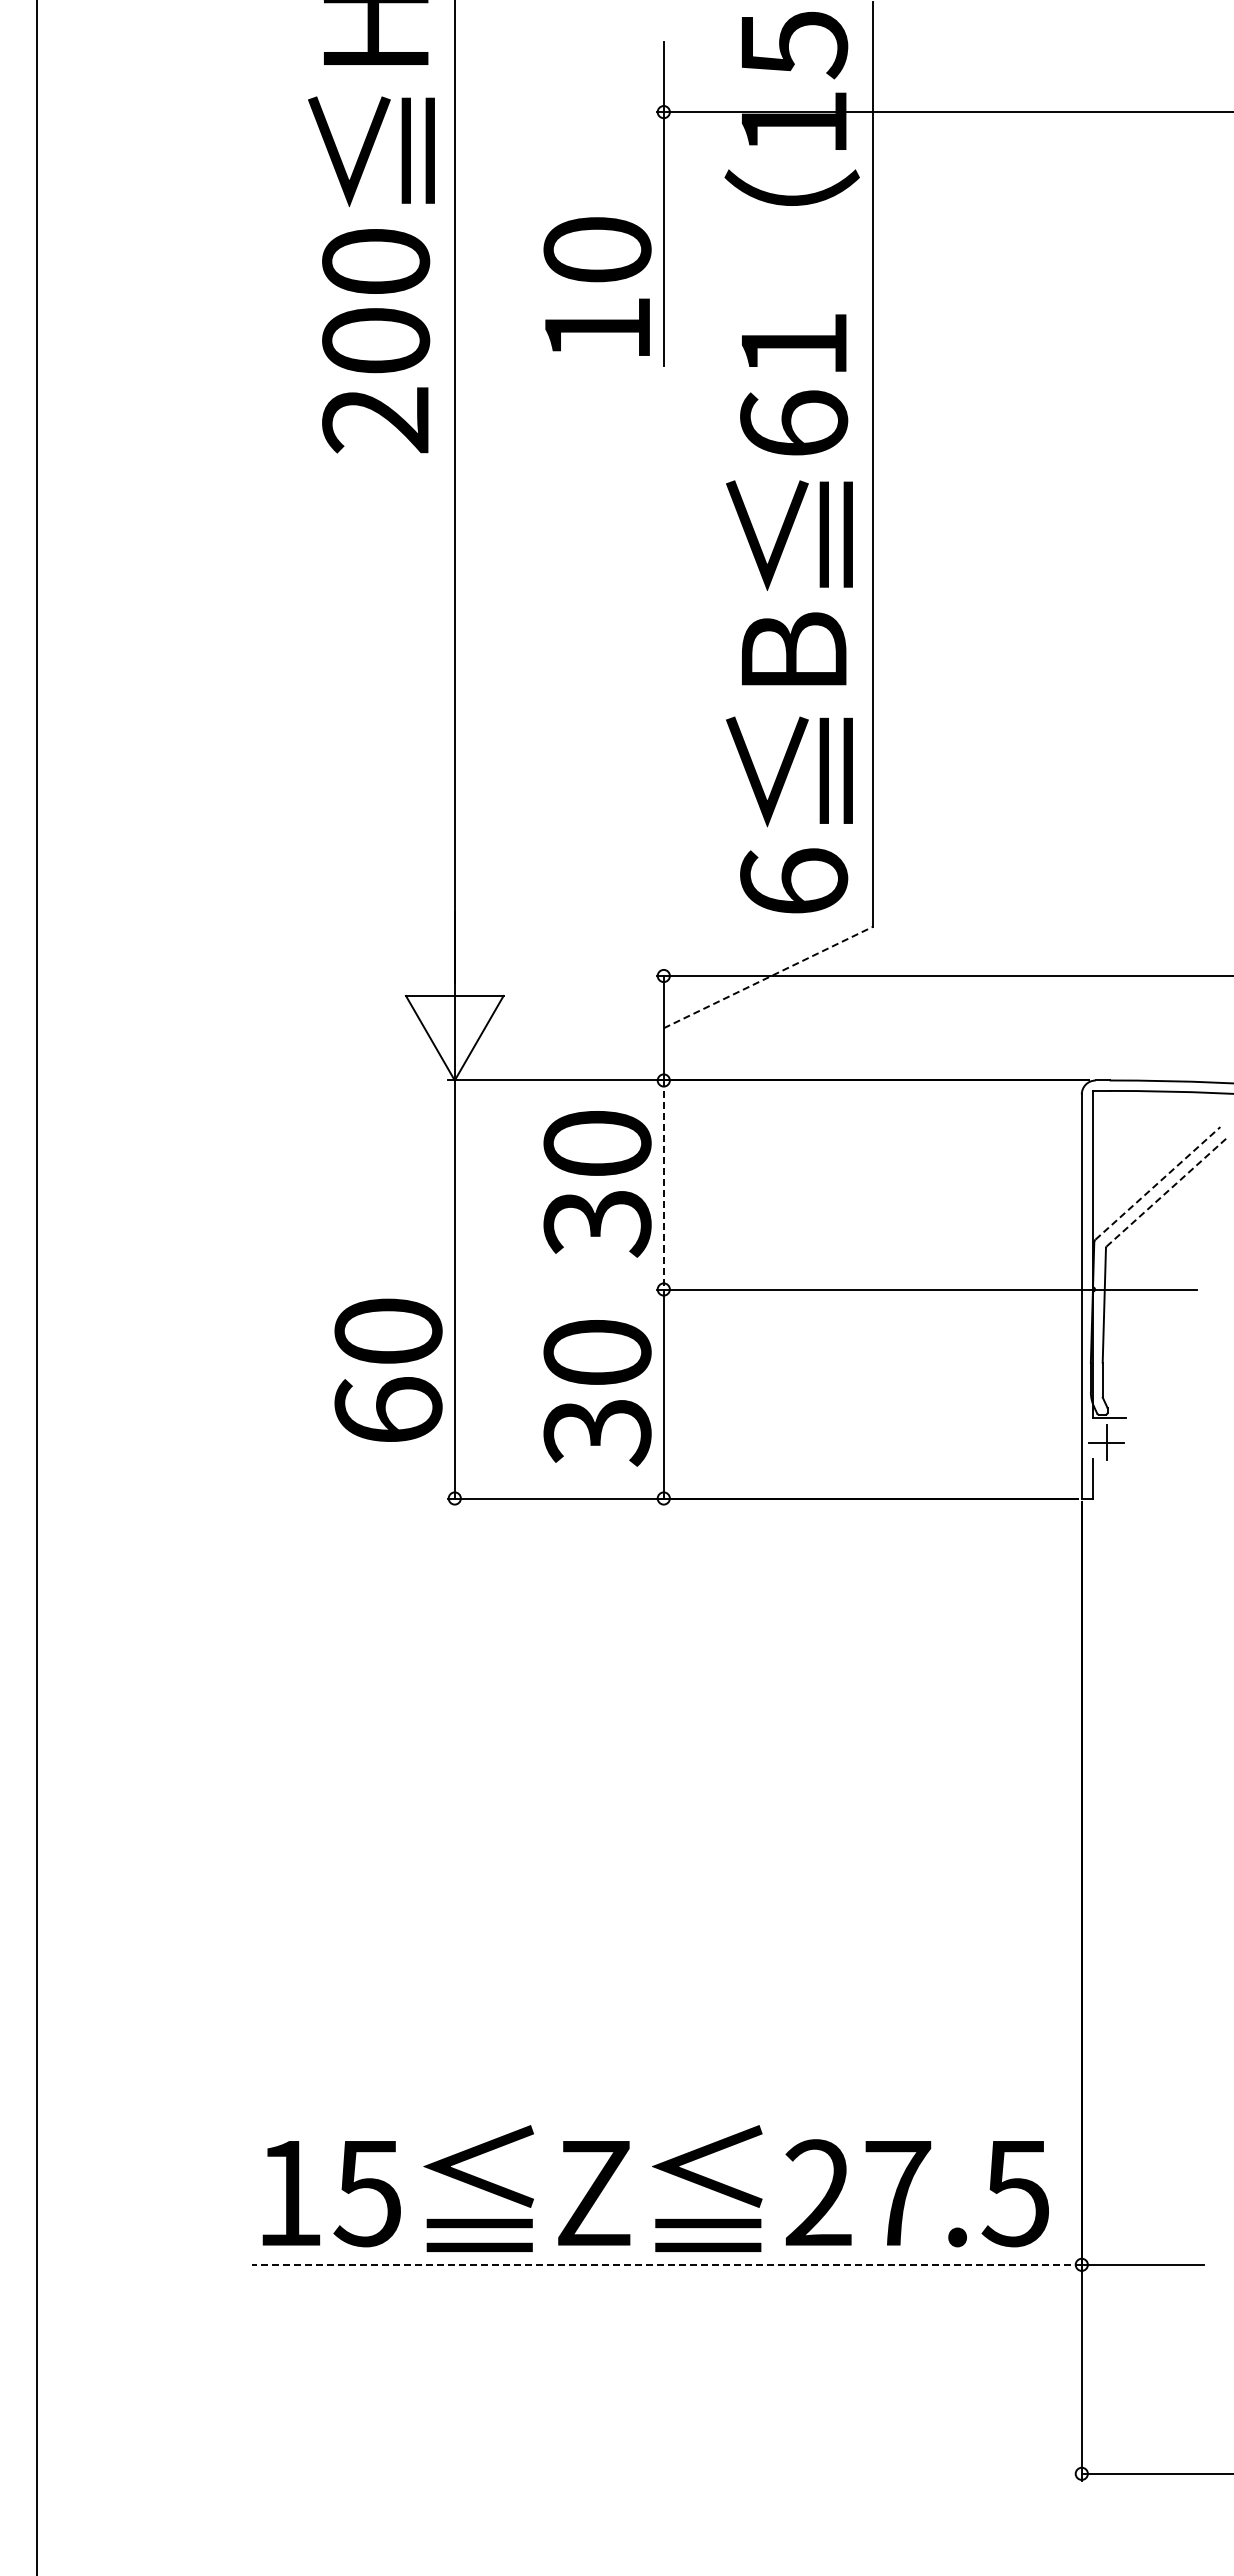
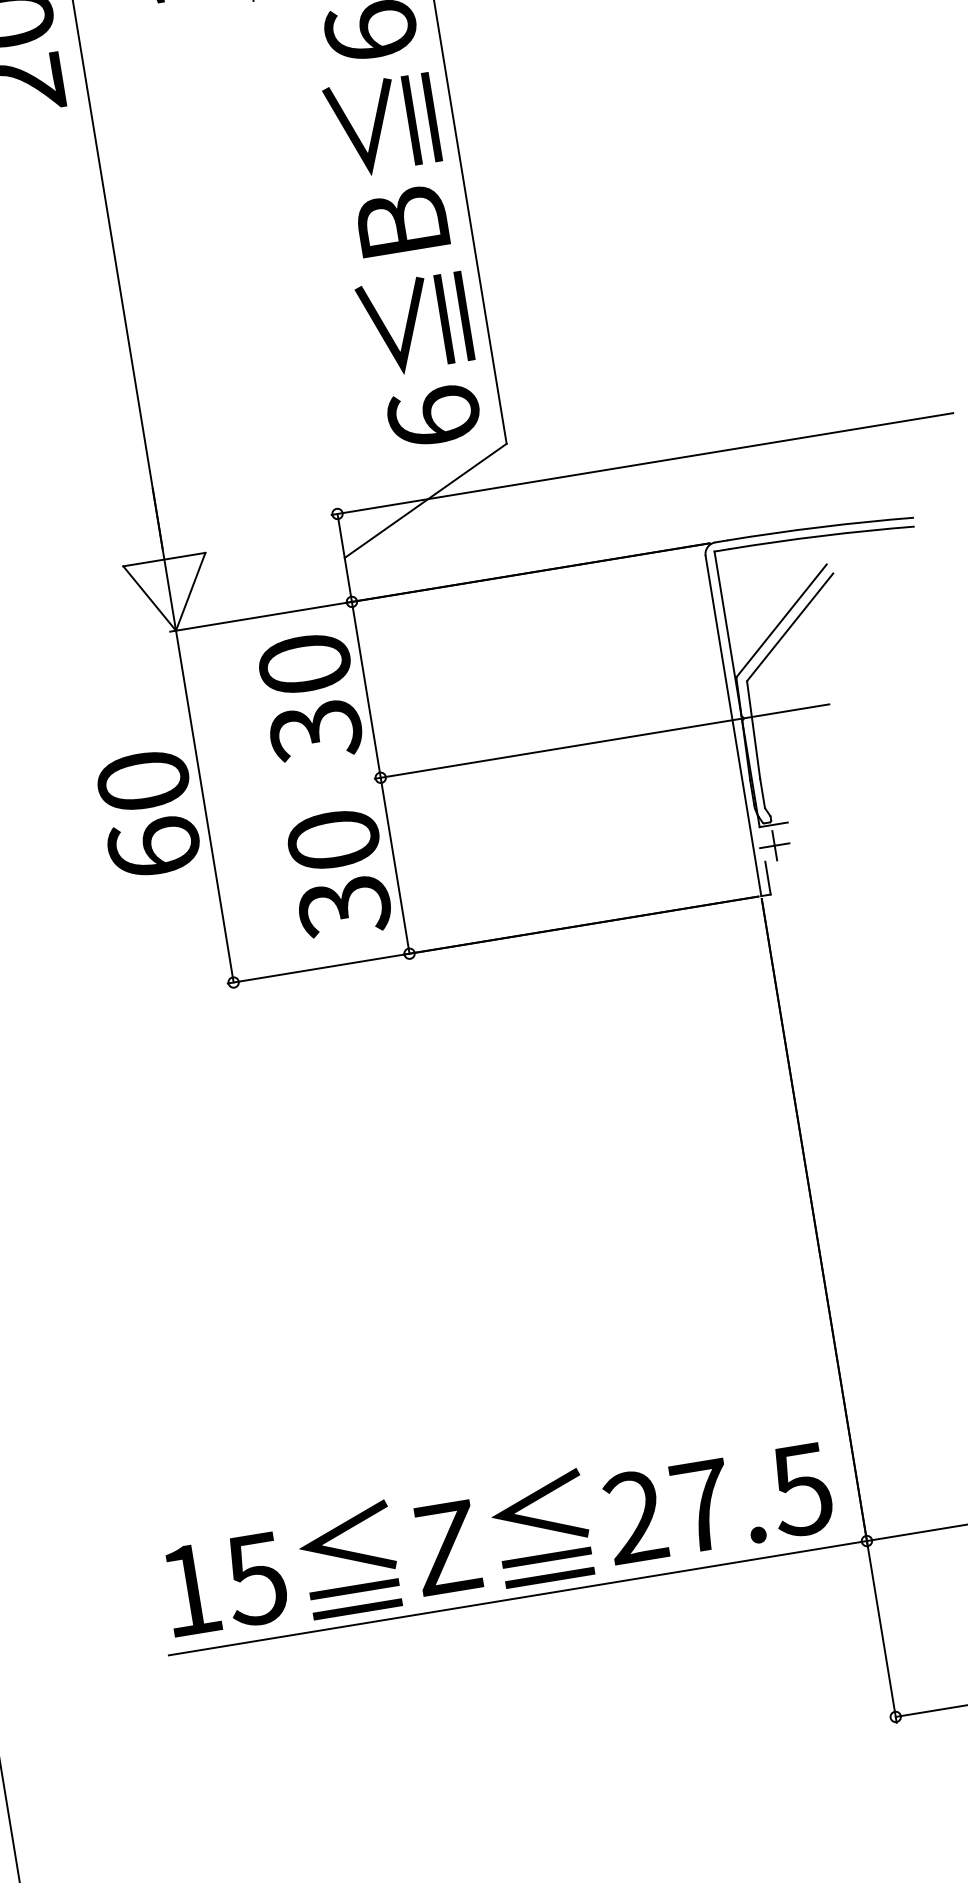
line: (768, 977) -> (425, 500), dashed -> solid
line: (1158, 1183) -> (782, 620), dashed -> solid
line: (663, 1185) -> (366, 690), dashed -> solid
line: (1166, 1192) -> (790, 626), dashed -> solid
text: (388, 1369) -> (148, 813), moved
line: (667, 2264) -> (518, 1597), dashed -> solid

